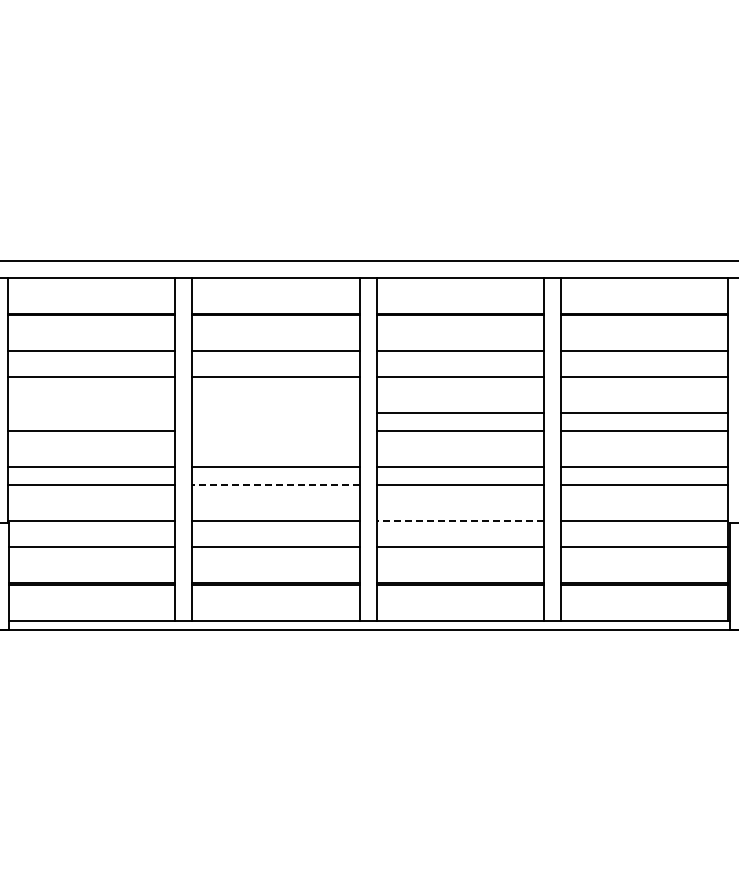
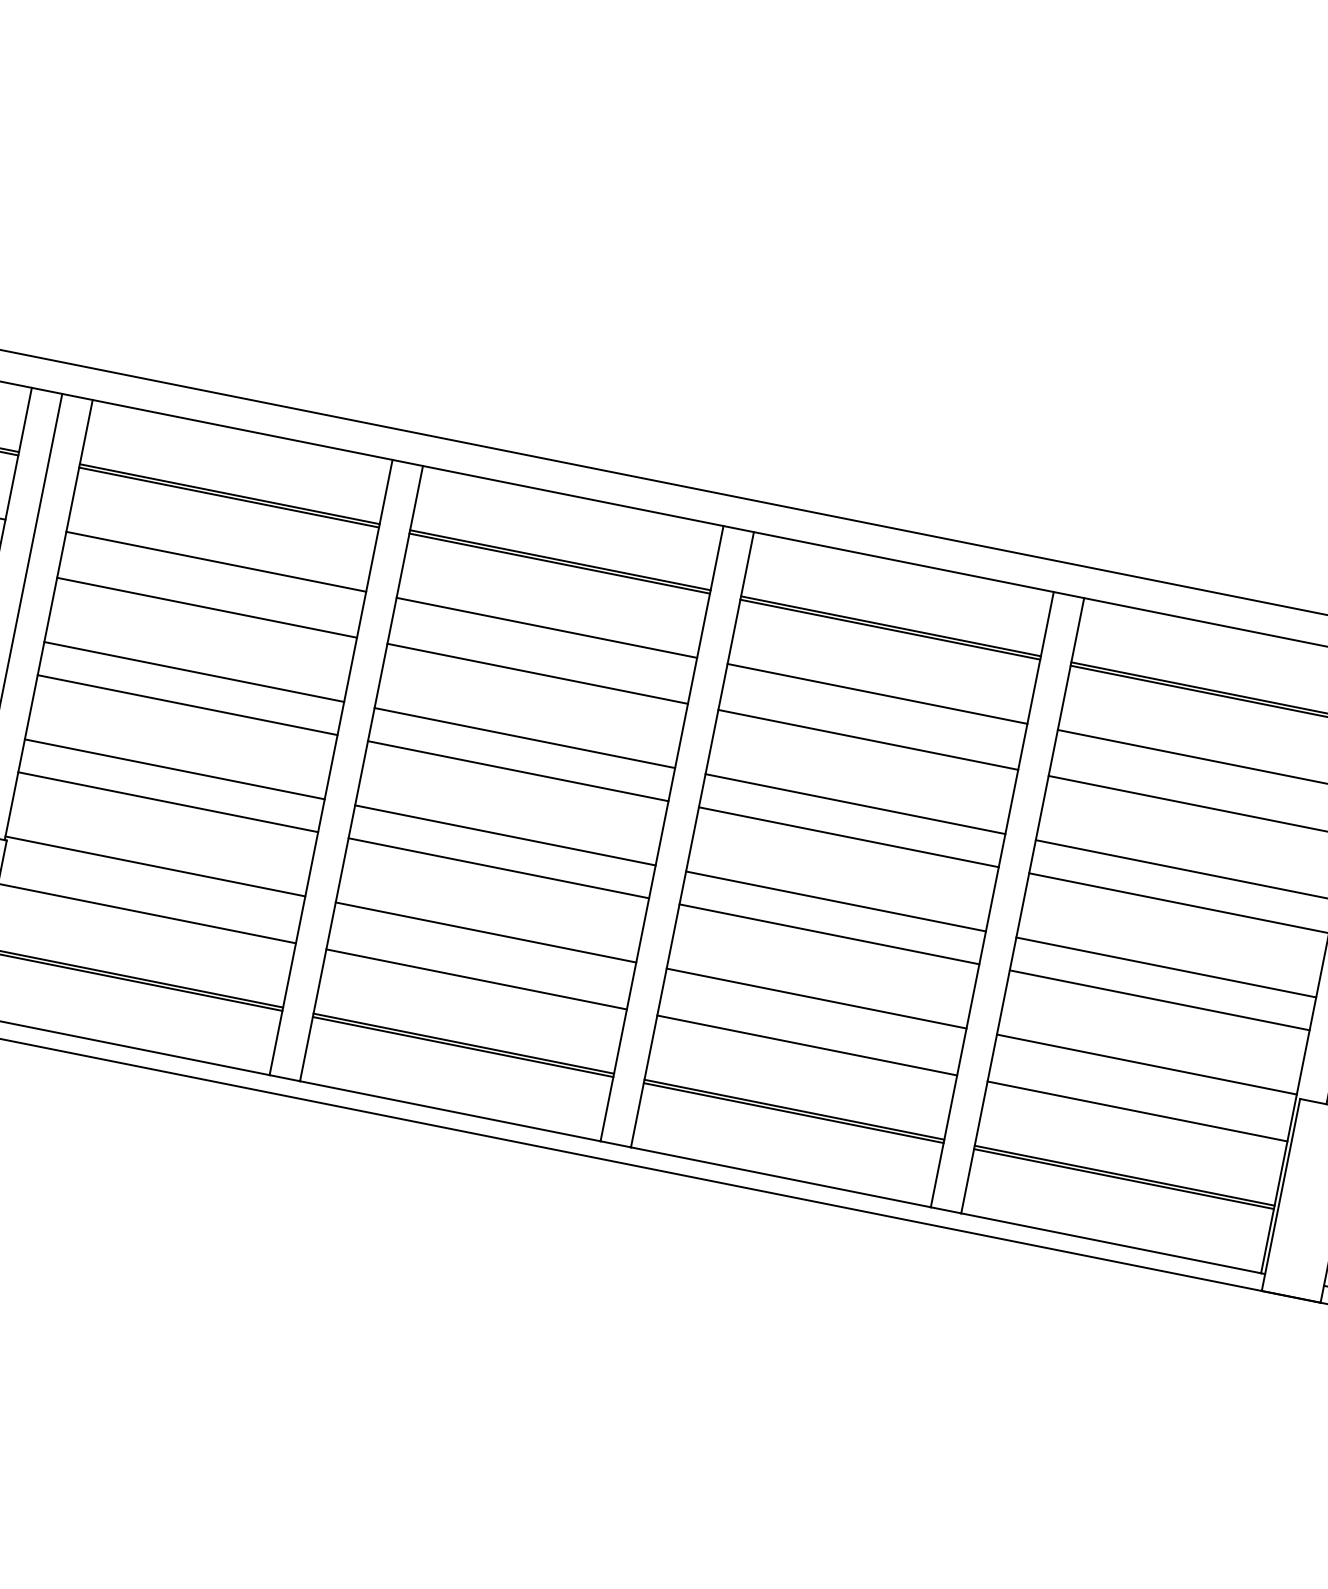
line: (91, 412) -> (193, 671), added
line: (275, 412) -> (523, 737), added
line: (275, 431) -> (517, 771), added
line: (276, 485) -> (499, 868), dashed -> solid
line: (460, 521) -> (816, 999), dashed -> solid

